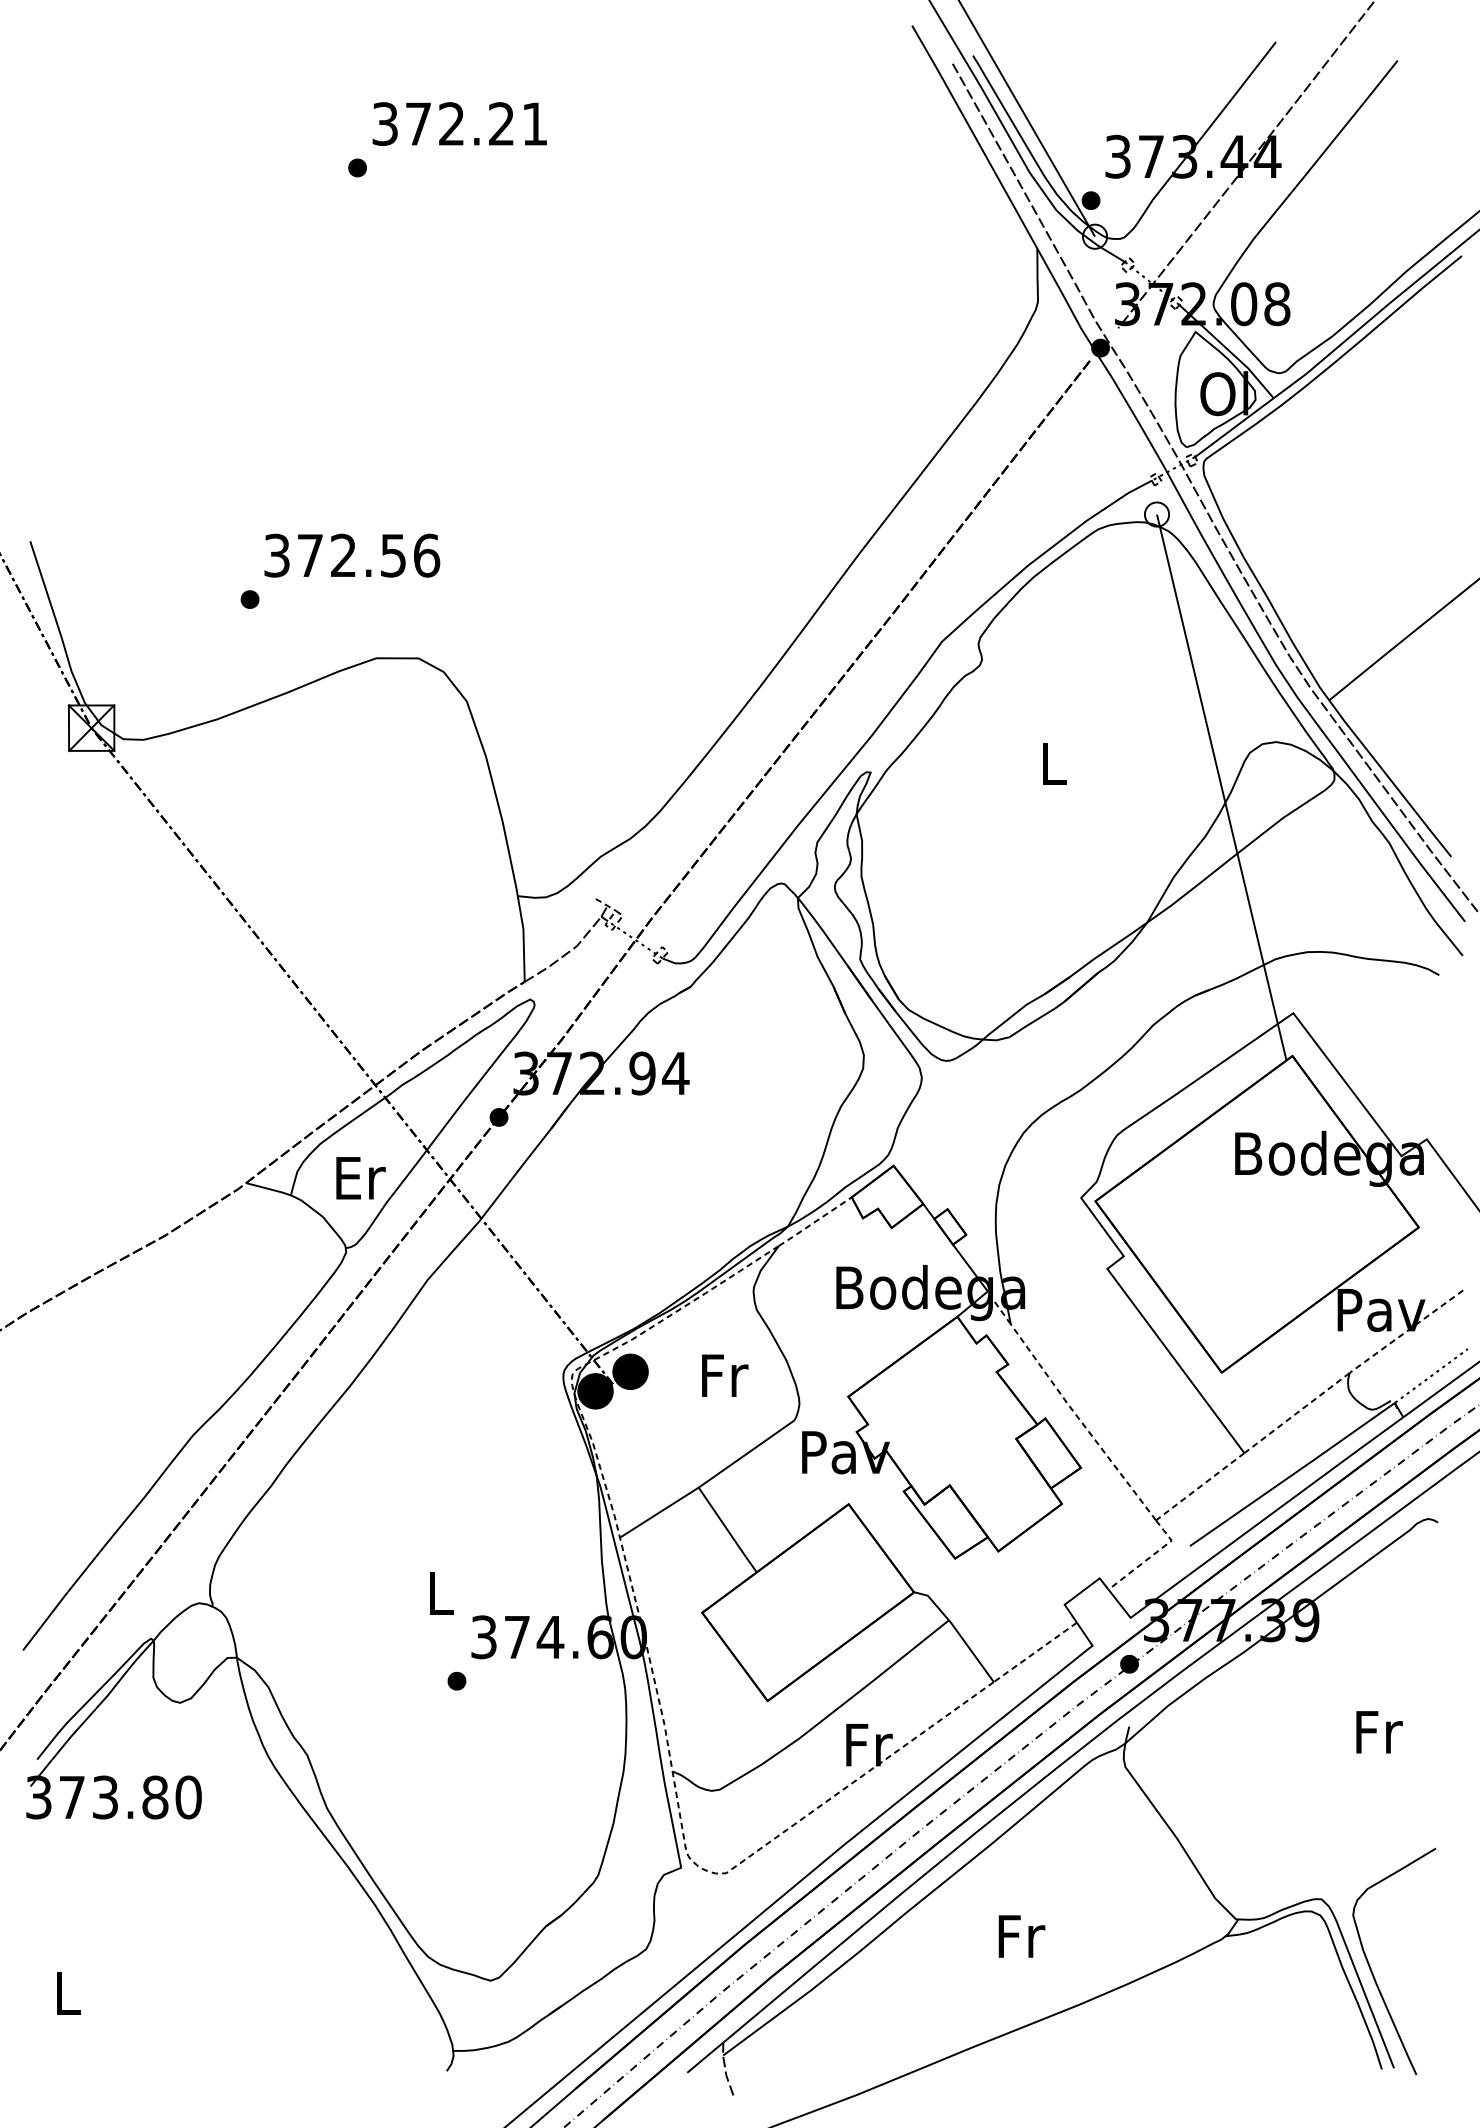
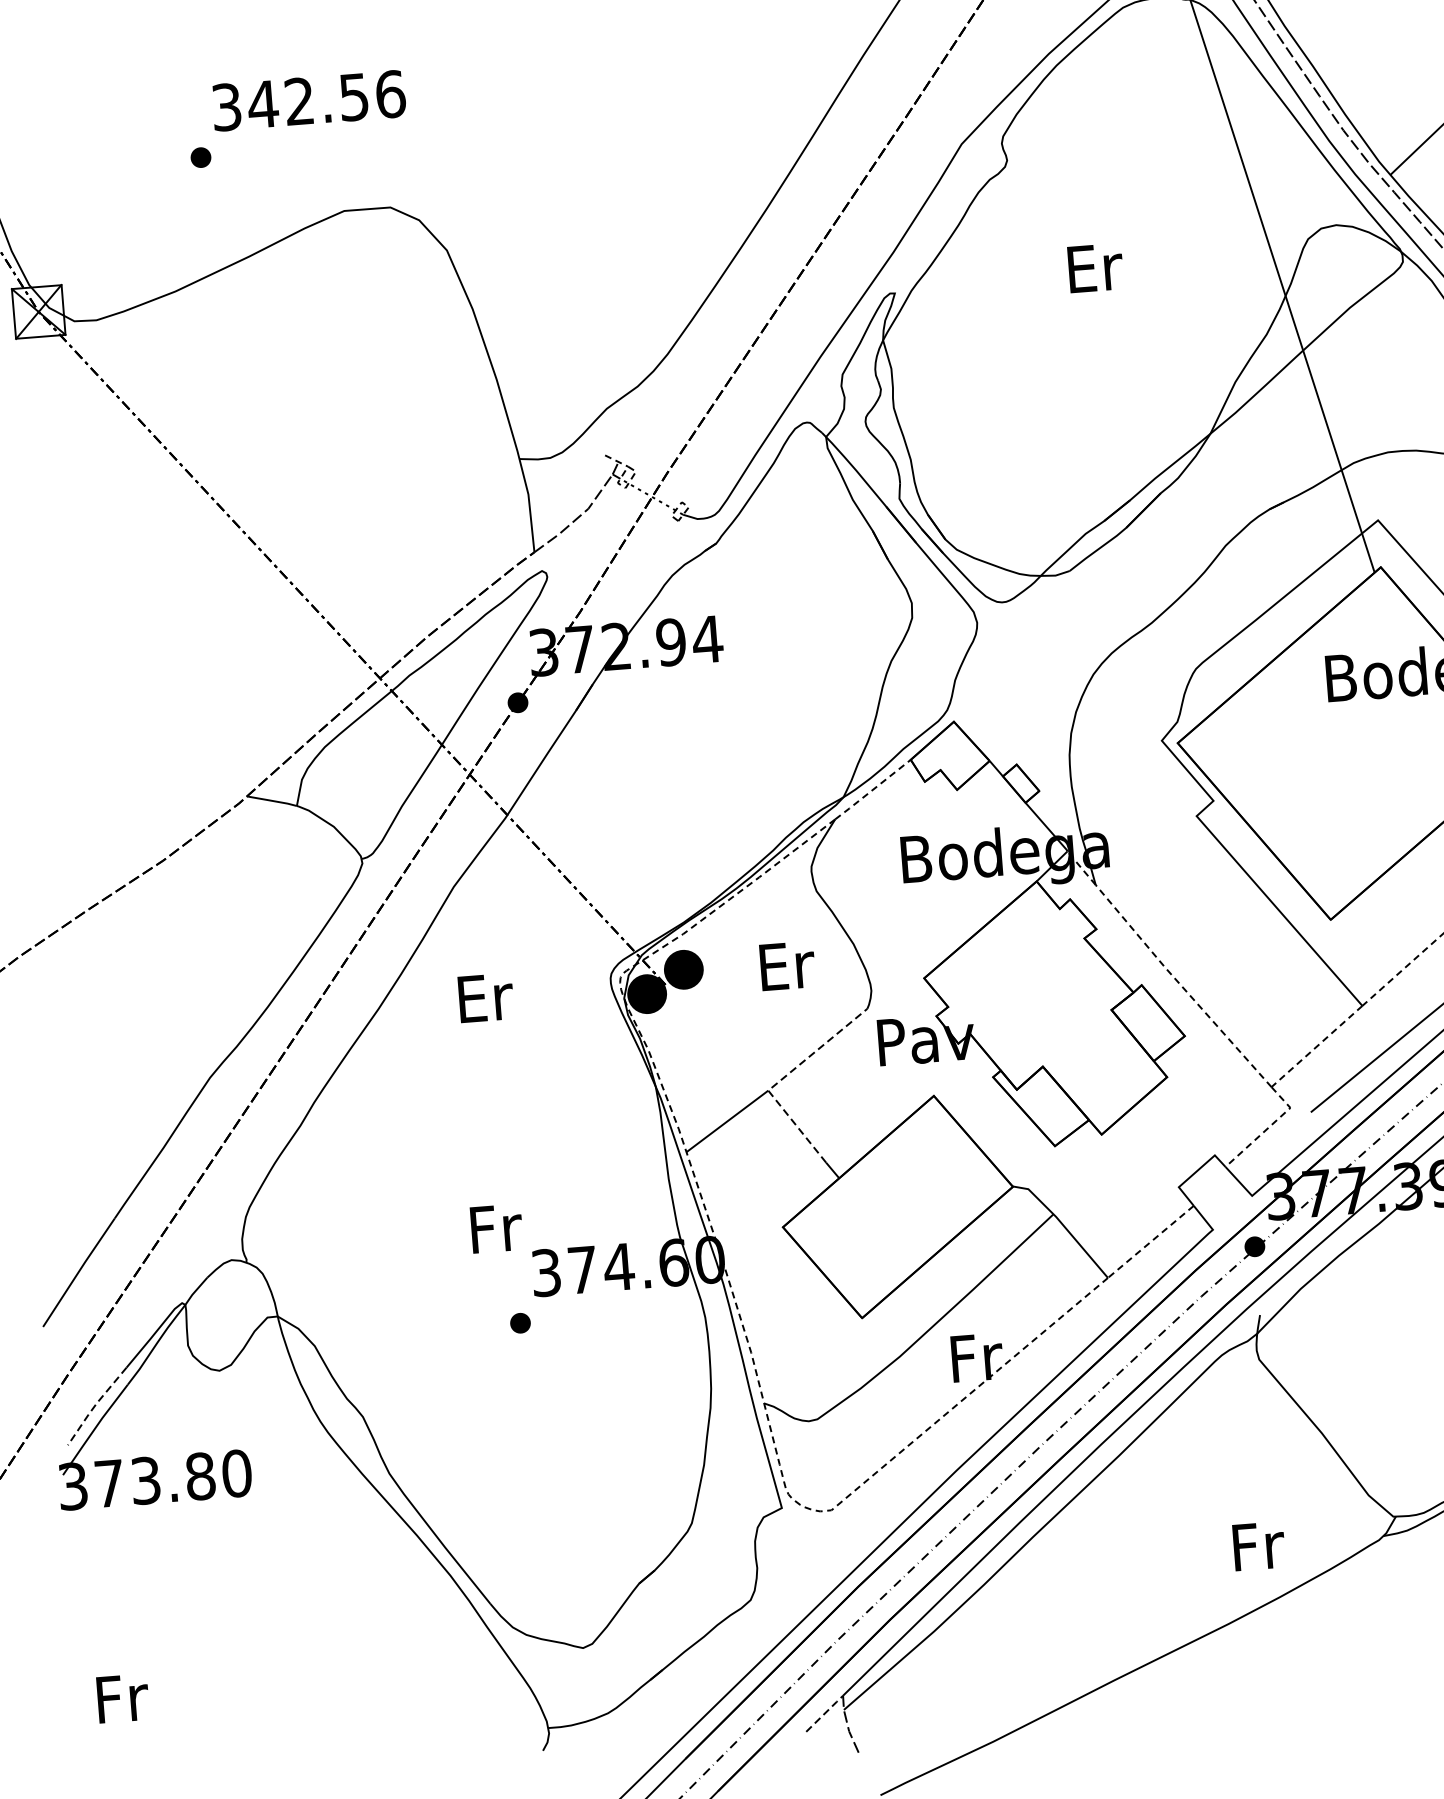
text: (310, 555) -> (263, 104), 372.56 -> 342.56
text: (1054, 763) -> (1095, 267), L -> Er
text: (360, 1178) -> (485, 998), moved
text: (724, 1375) -> (786, 965), Fr -> Er
line: (711, 1478) -> (781, 1079), solid -> dashed
text: (442, 1593) -> (497, 1228), L -> Fr
line: (64, 1725) -> (94, 1405), solid -> dashed
text: (1021, 1936) -> (1258, 1546), moved
text: (69, 1993) -> (123, 1698), L -> Fr
line: (706, 2057) -> (825, 1713), solid -> dashed

